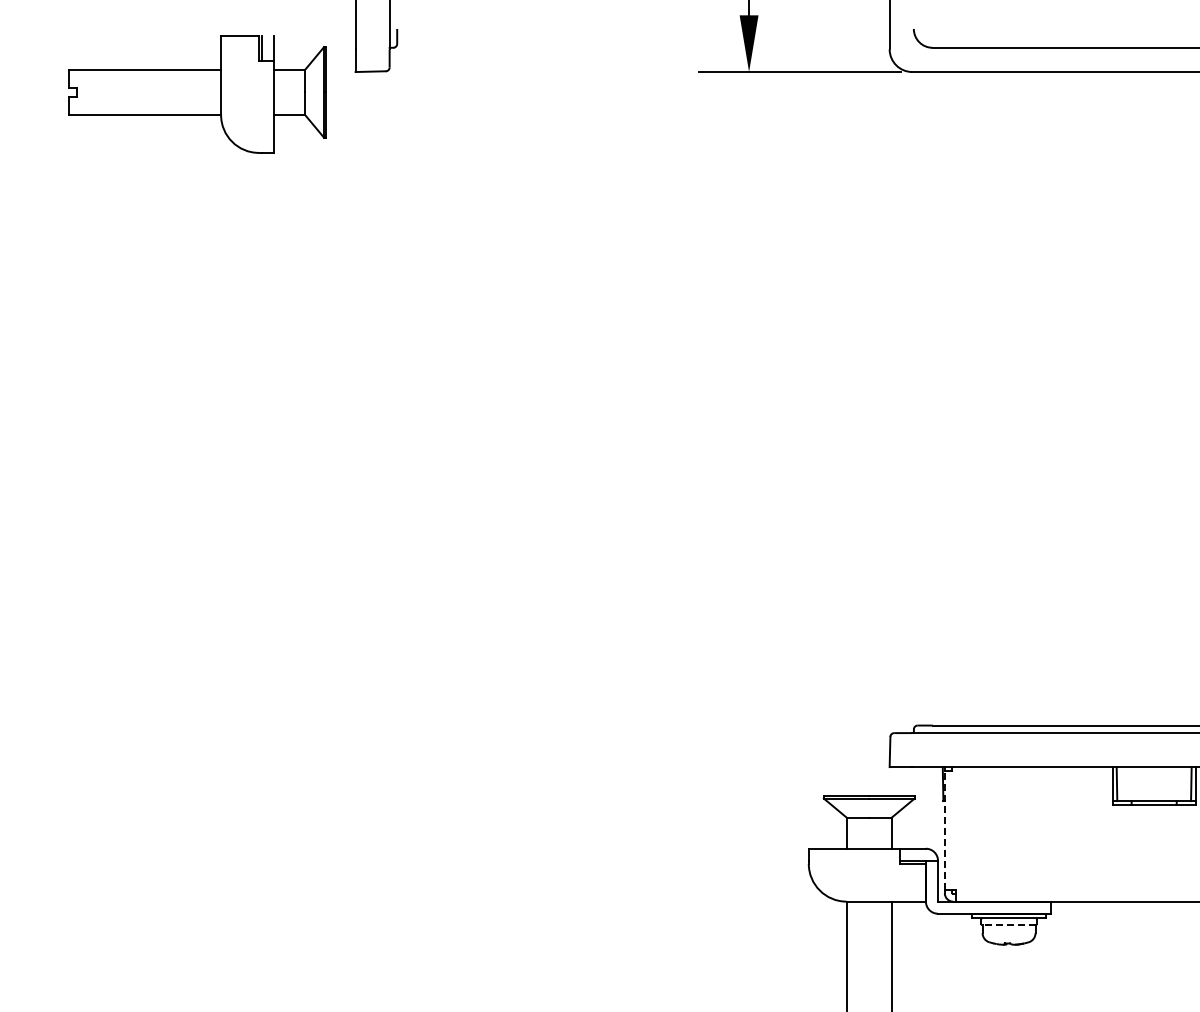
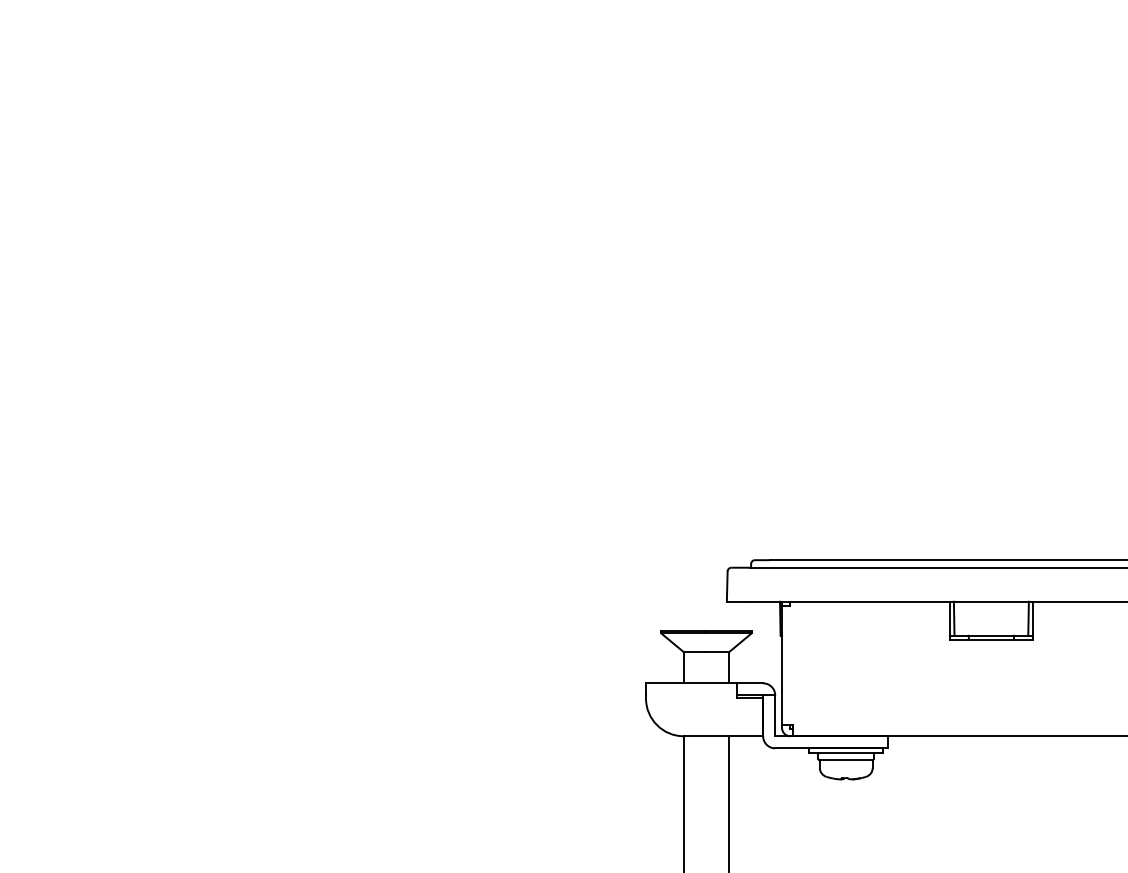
line: (944, 830) -> (781, 665), dashed -> solid
line: (1009, 925) -> (846, 760), dashed -> solid

